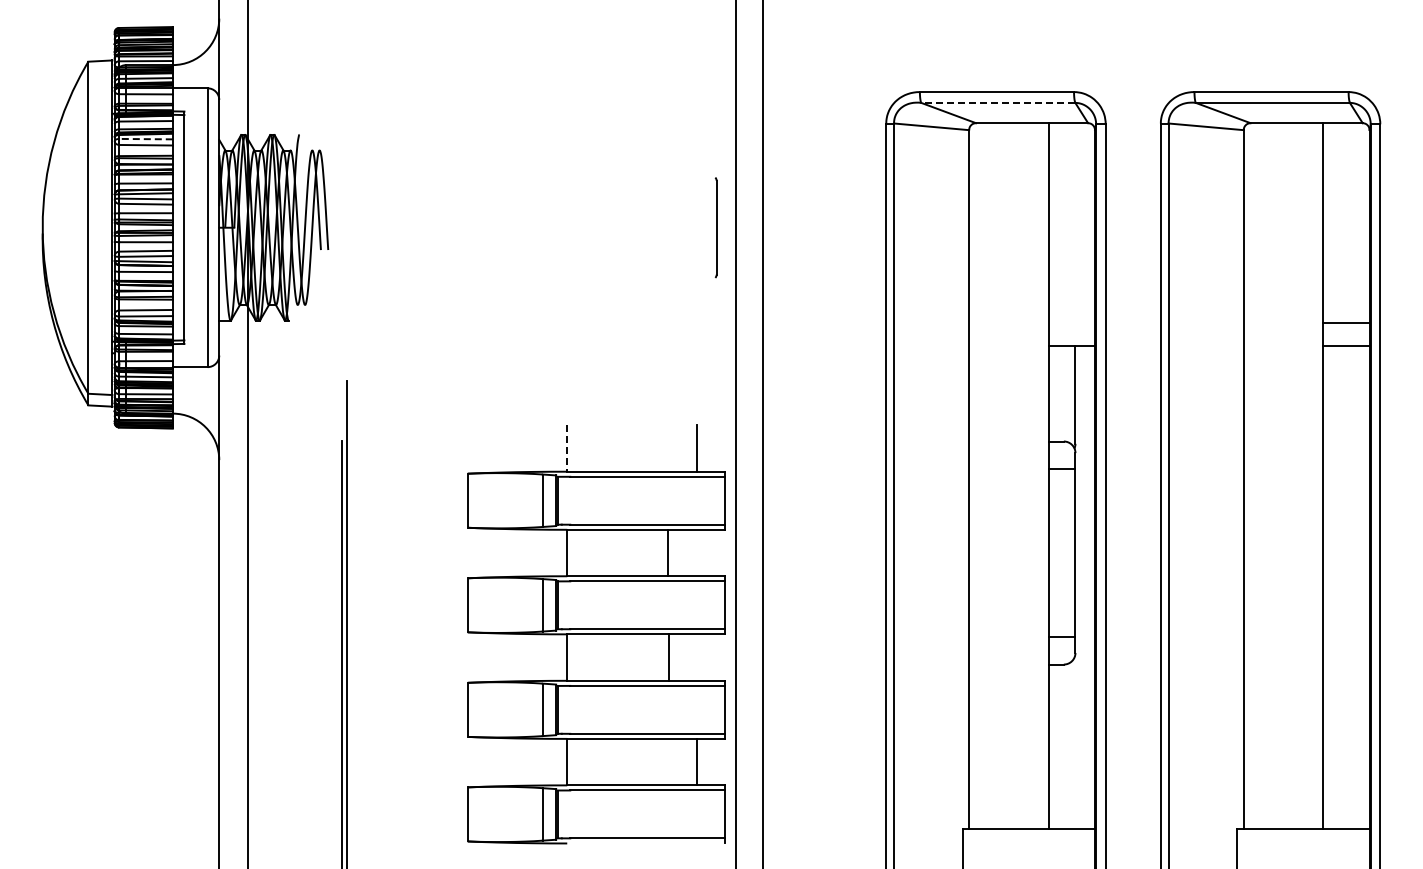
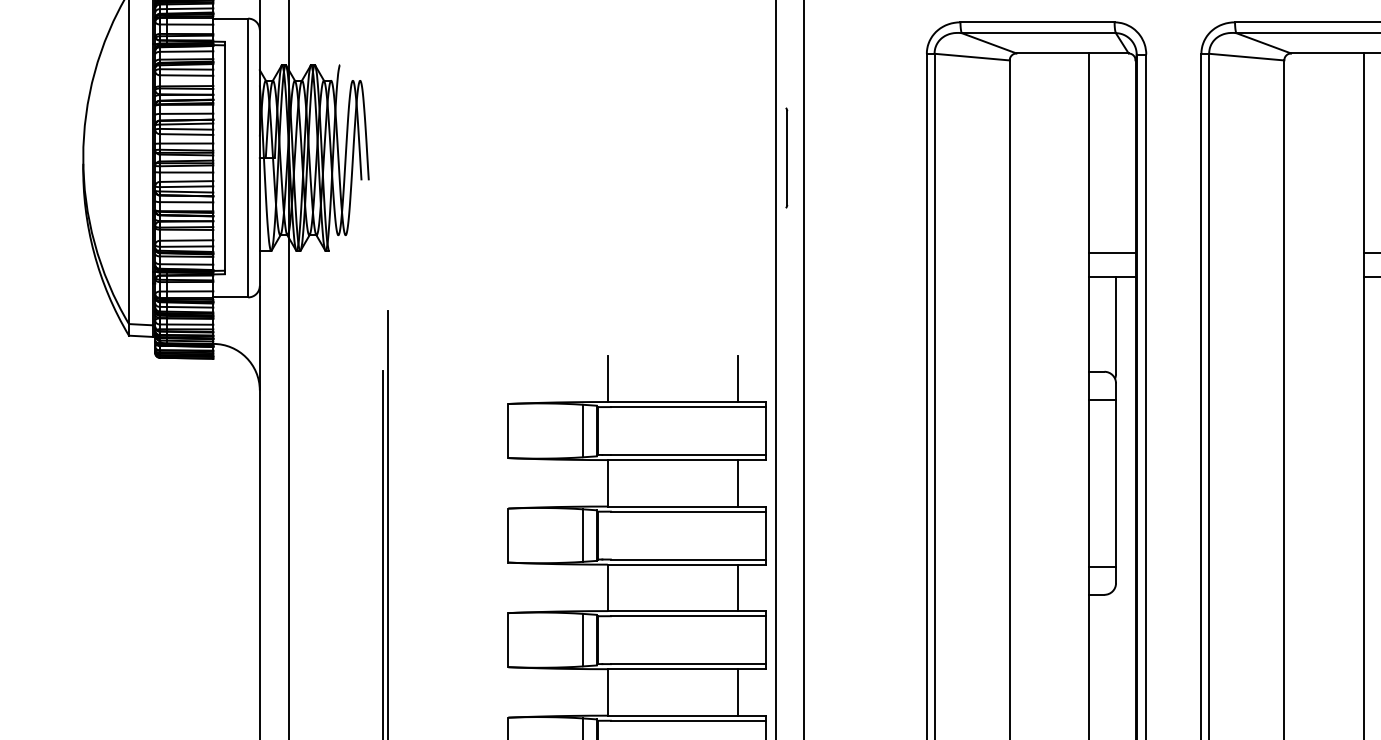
line: (997, 102) -> (1038, 32), dashed -> solid
line: (146, 139) -> (187, 69), dashed -> solid
part: (715, 227) -> (786, 157), moved
line: (1071, 323) -> (1112, 253), added
line: (567, 448) -> (608, 378), dashed -> solid
line: (668, 552) -> (738, 482), moved
line: (669, 657) -> (738, 587), moved

